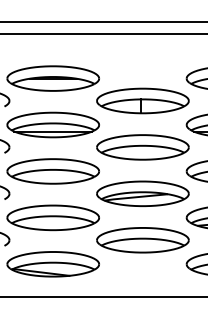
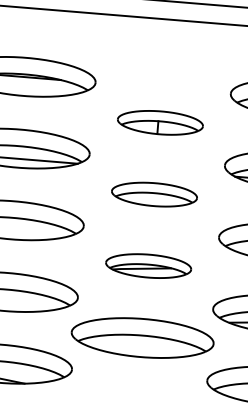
part: (142, 100) -> (159, 122), size x0.6
part: (142, 147) -> (153, 194), size x0.6
part: (142, 193) -> (147, 265), size x0.6

